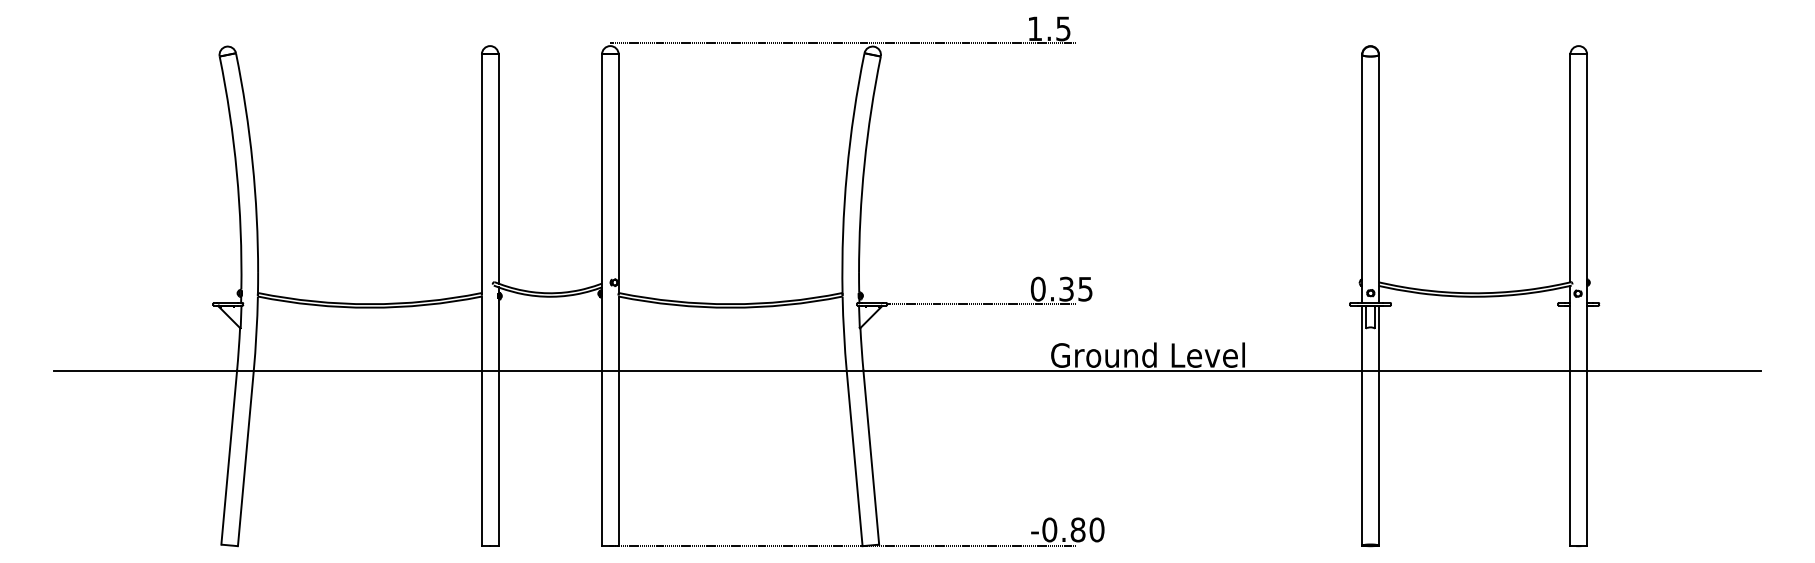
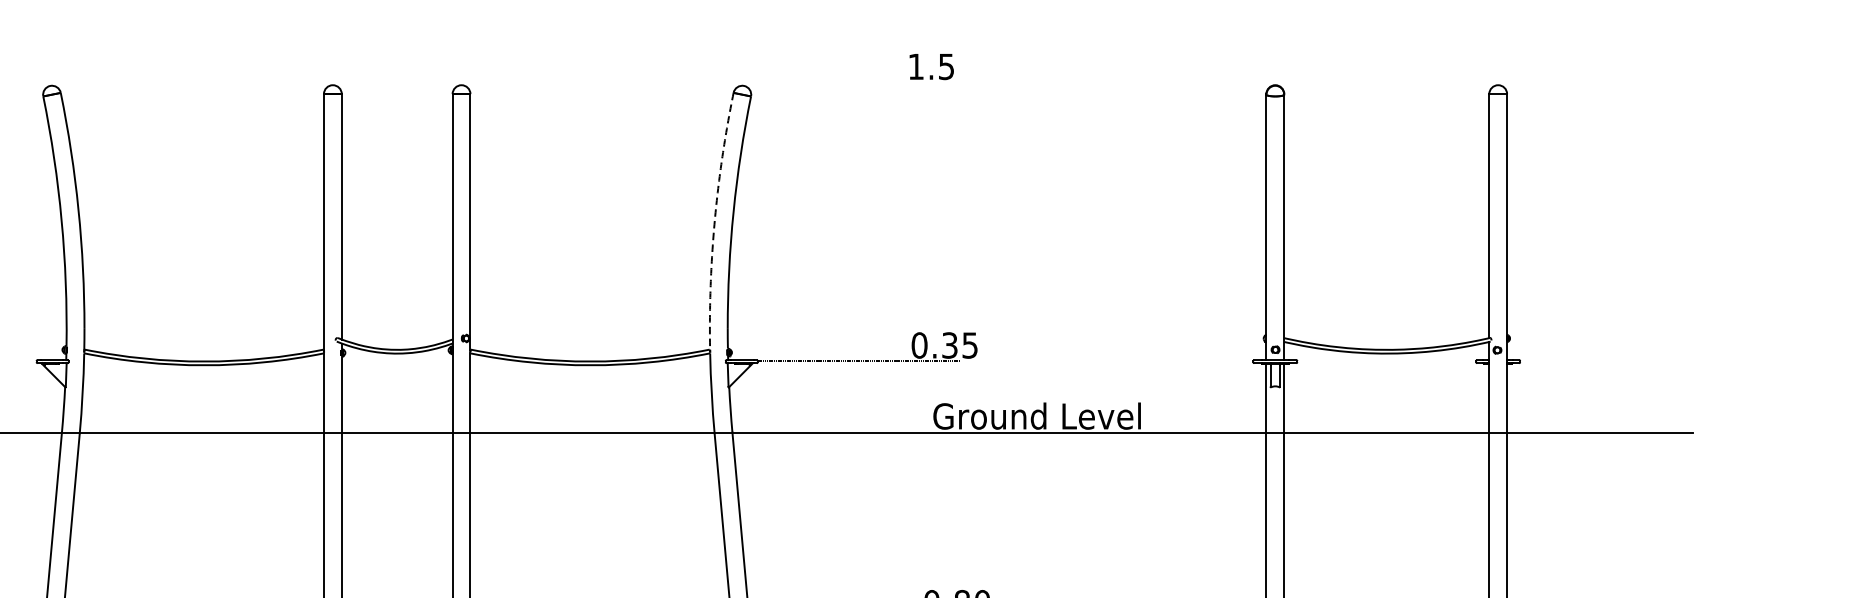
line: (842, 43) -> (710, 82), removed
arc: (846, 172) -> (714, 220), solid -> dashed

